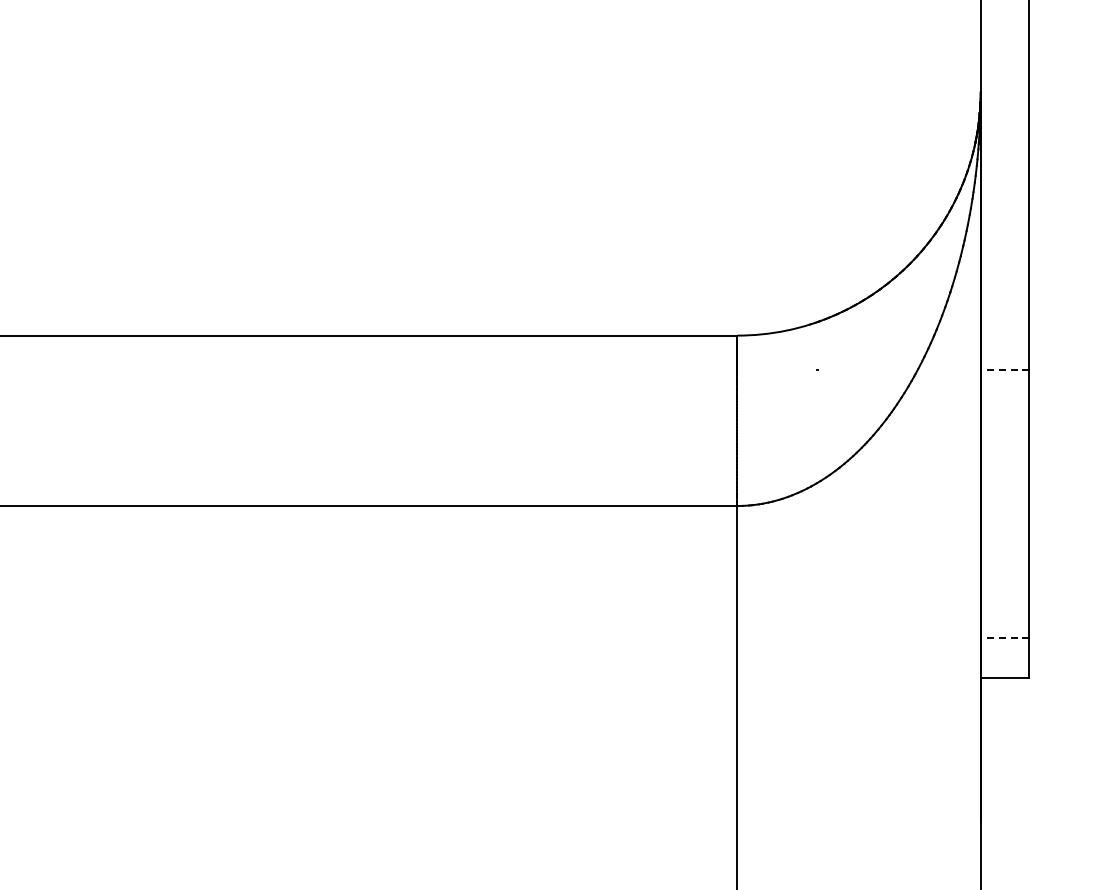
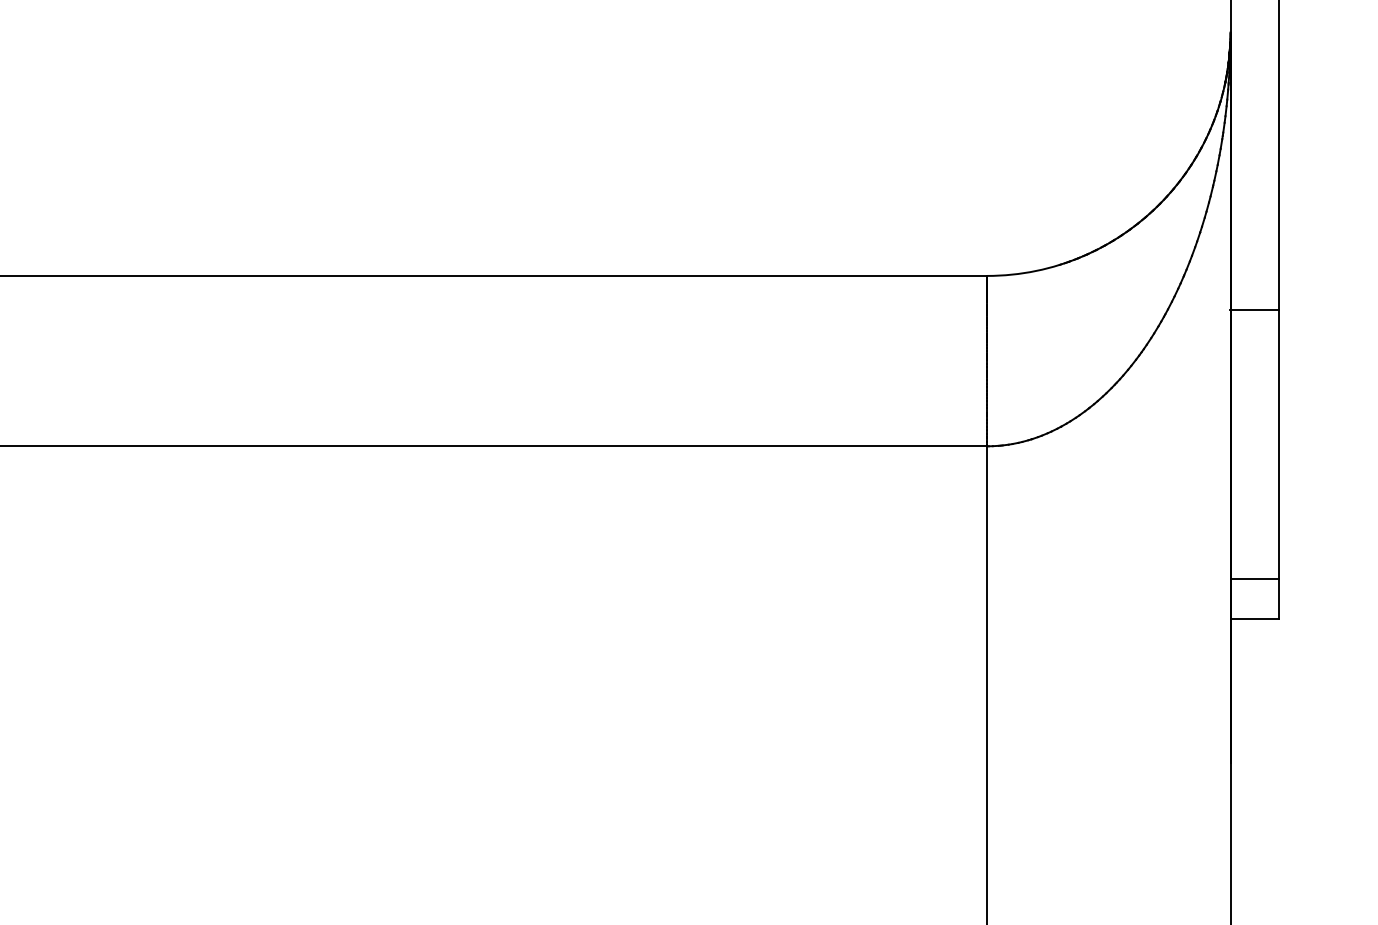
line: (1004, 369) -> (1254, 309), dashed -> solid
line: (1004, 638) -> (1254, 578), dashed -> solid

